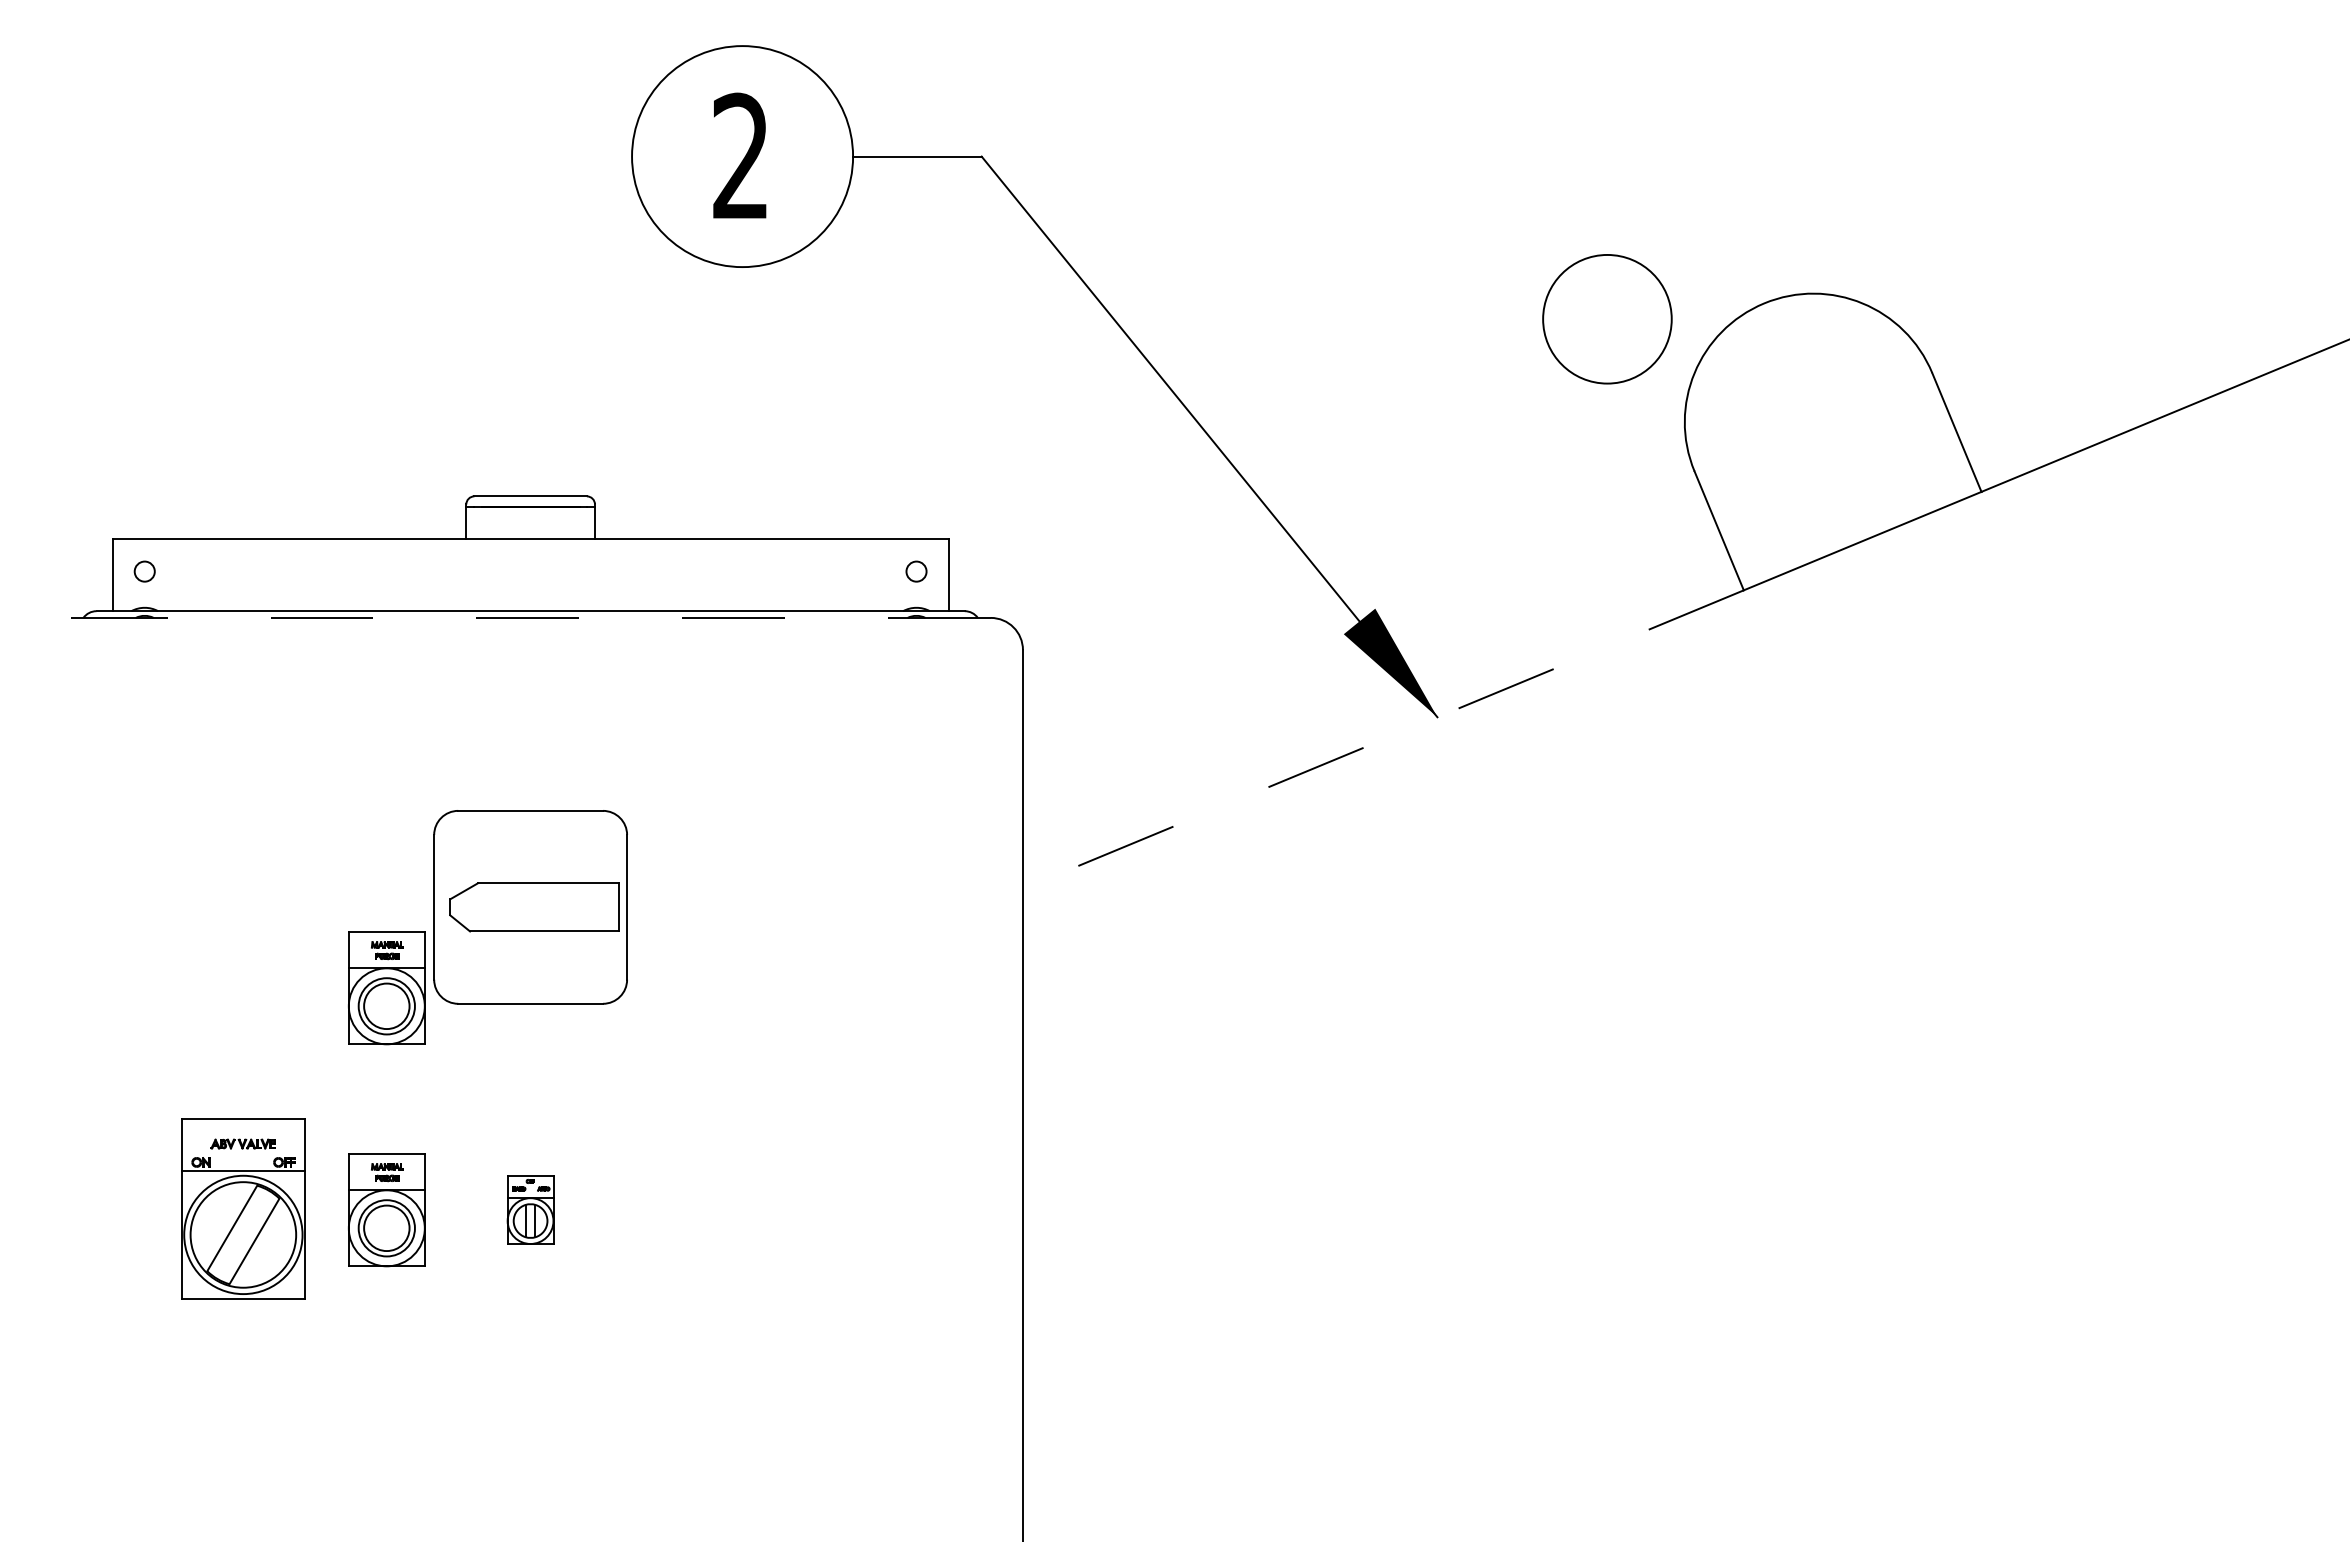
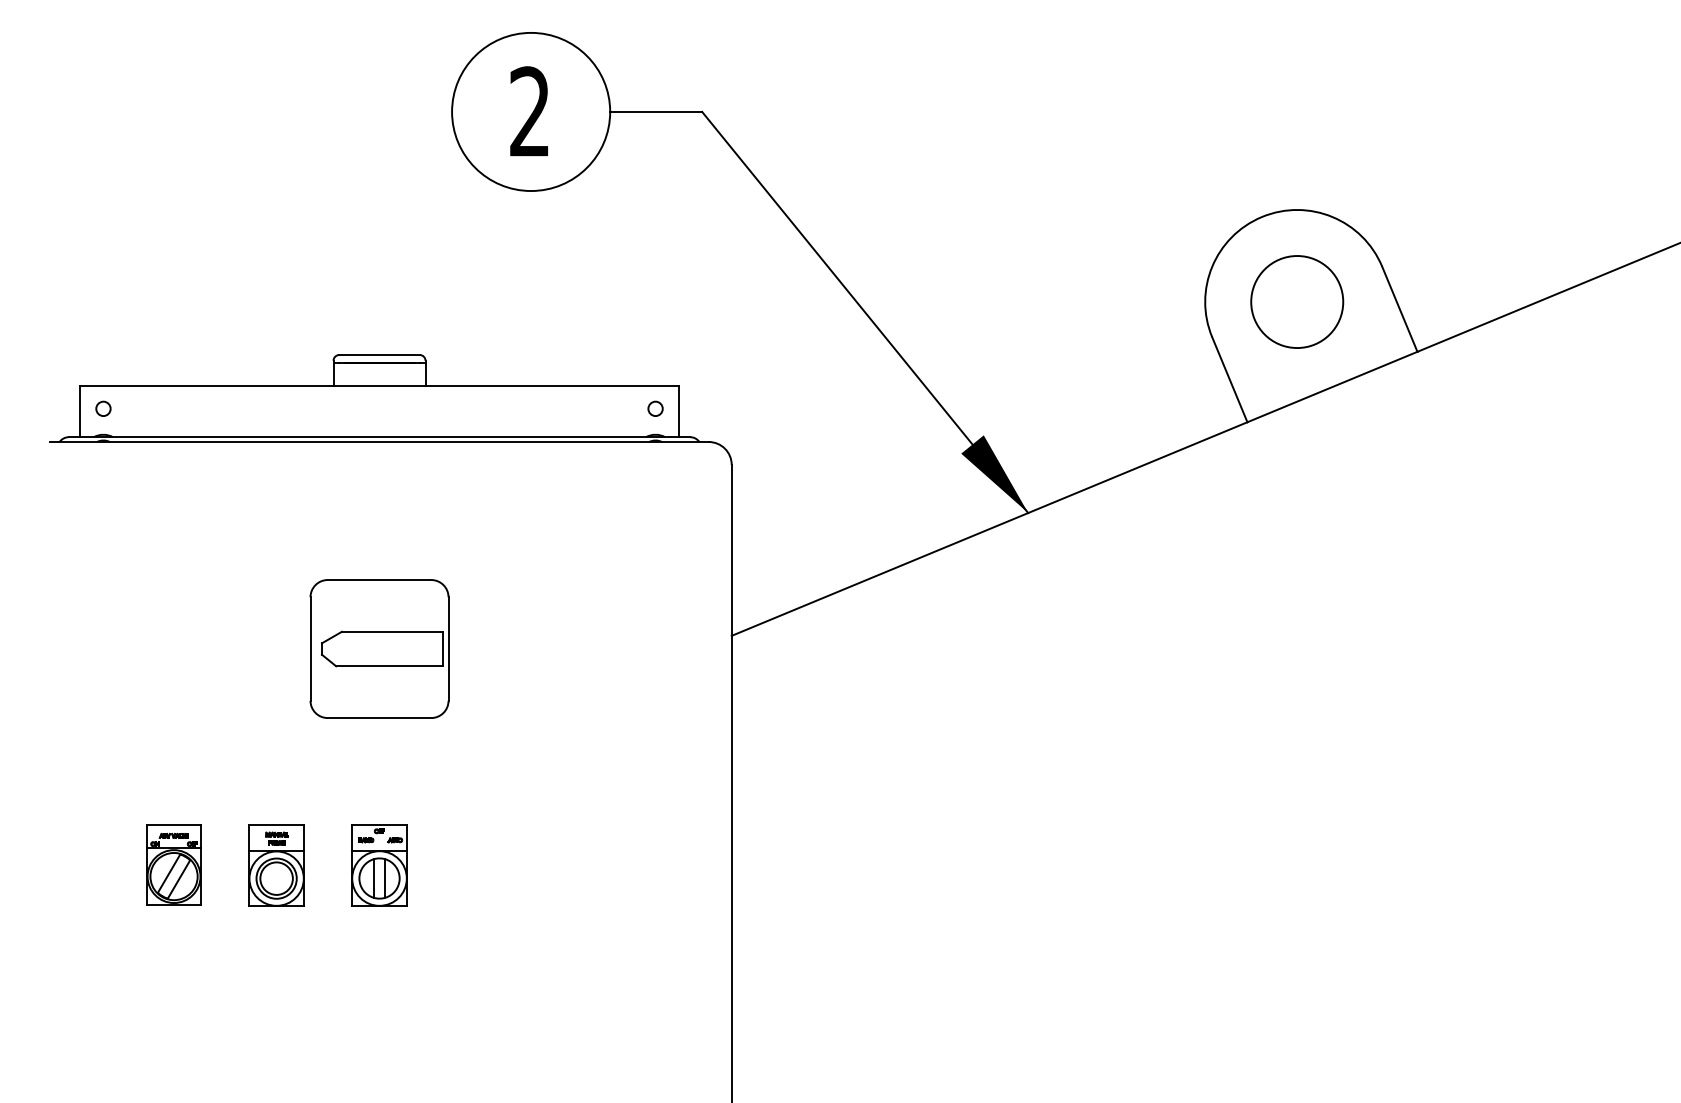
circle: (1607, 319) -> (1297, 302), moved
line: (530, 617) -> (379, 441), dashed -> solid
line: (1382, 739) -> (988, 528), dashed -> solid
part: (386, 988) -> (276, 707), removed
part: (243, 1209) -> (174, 865), size x0.62
part: (530, 1210) -> (379, 865), size x1.67

